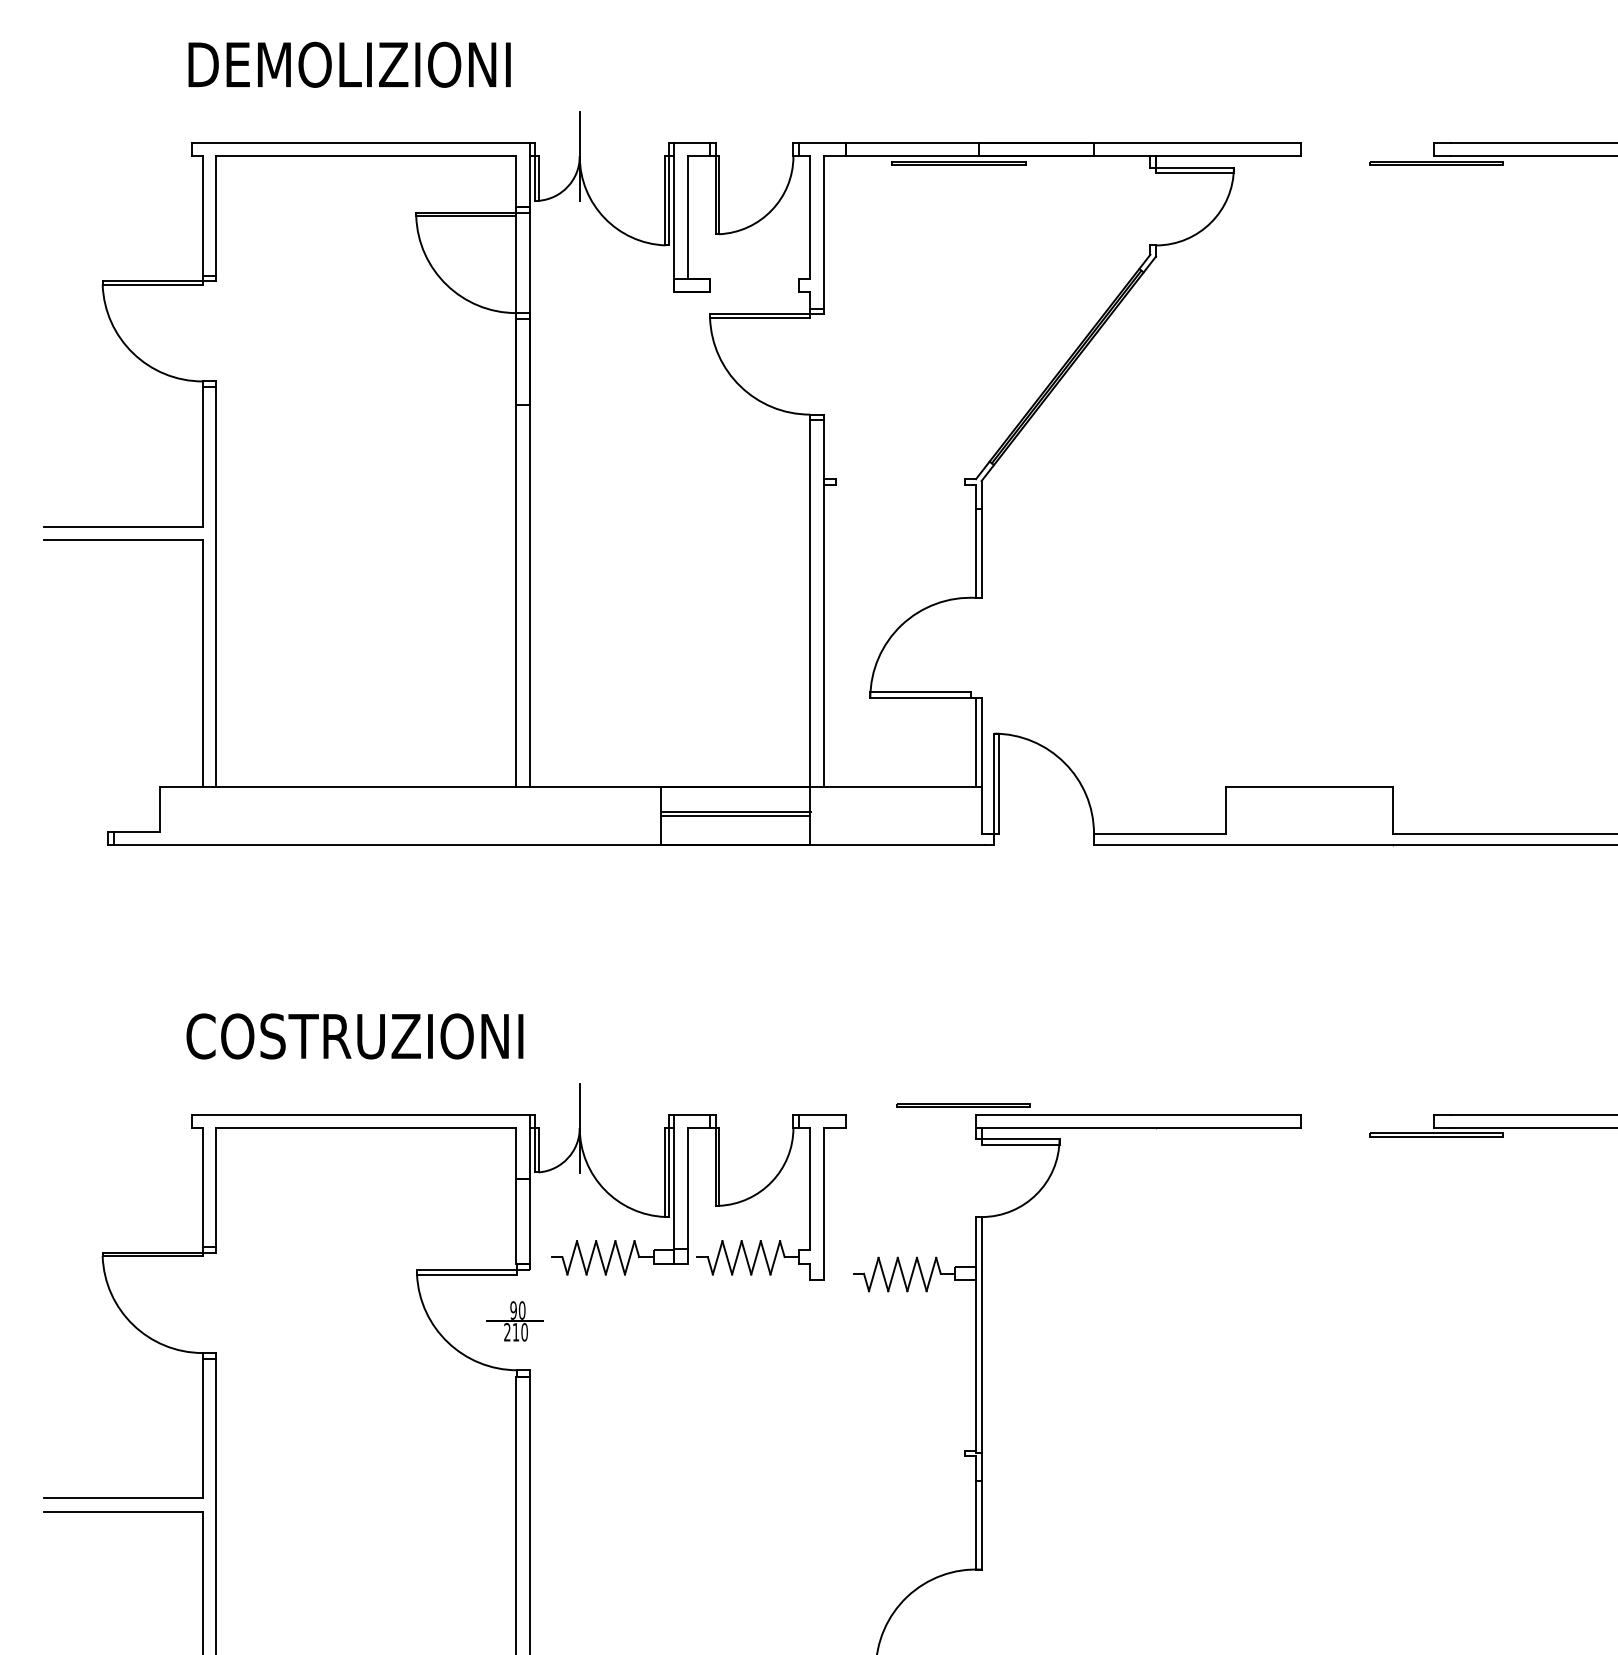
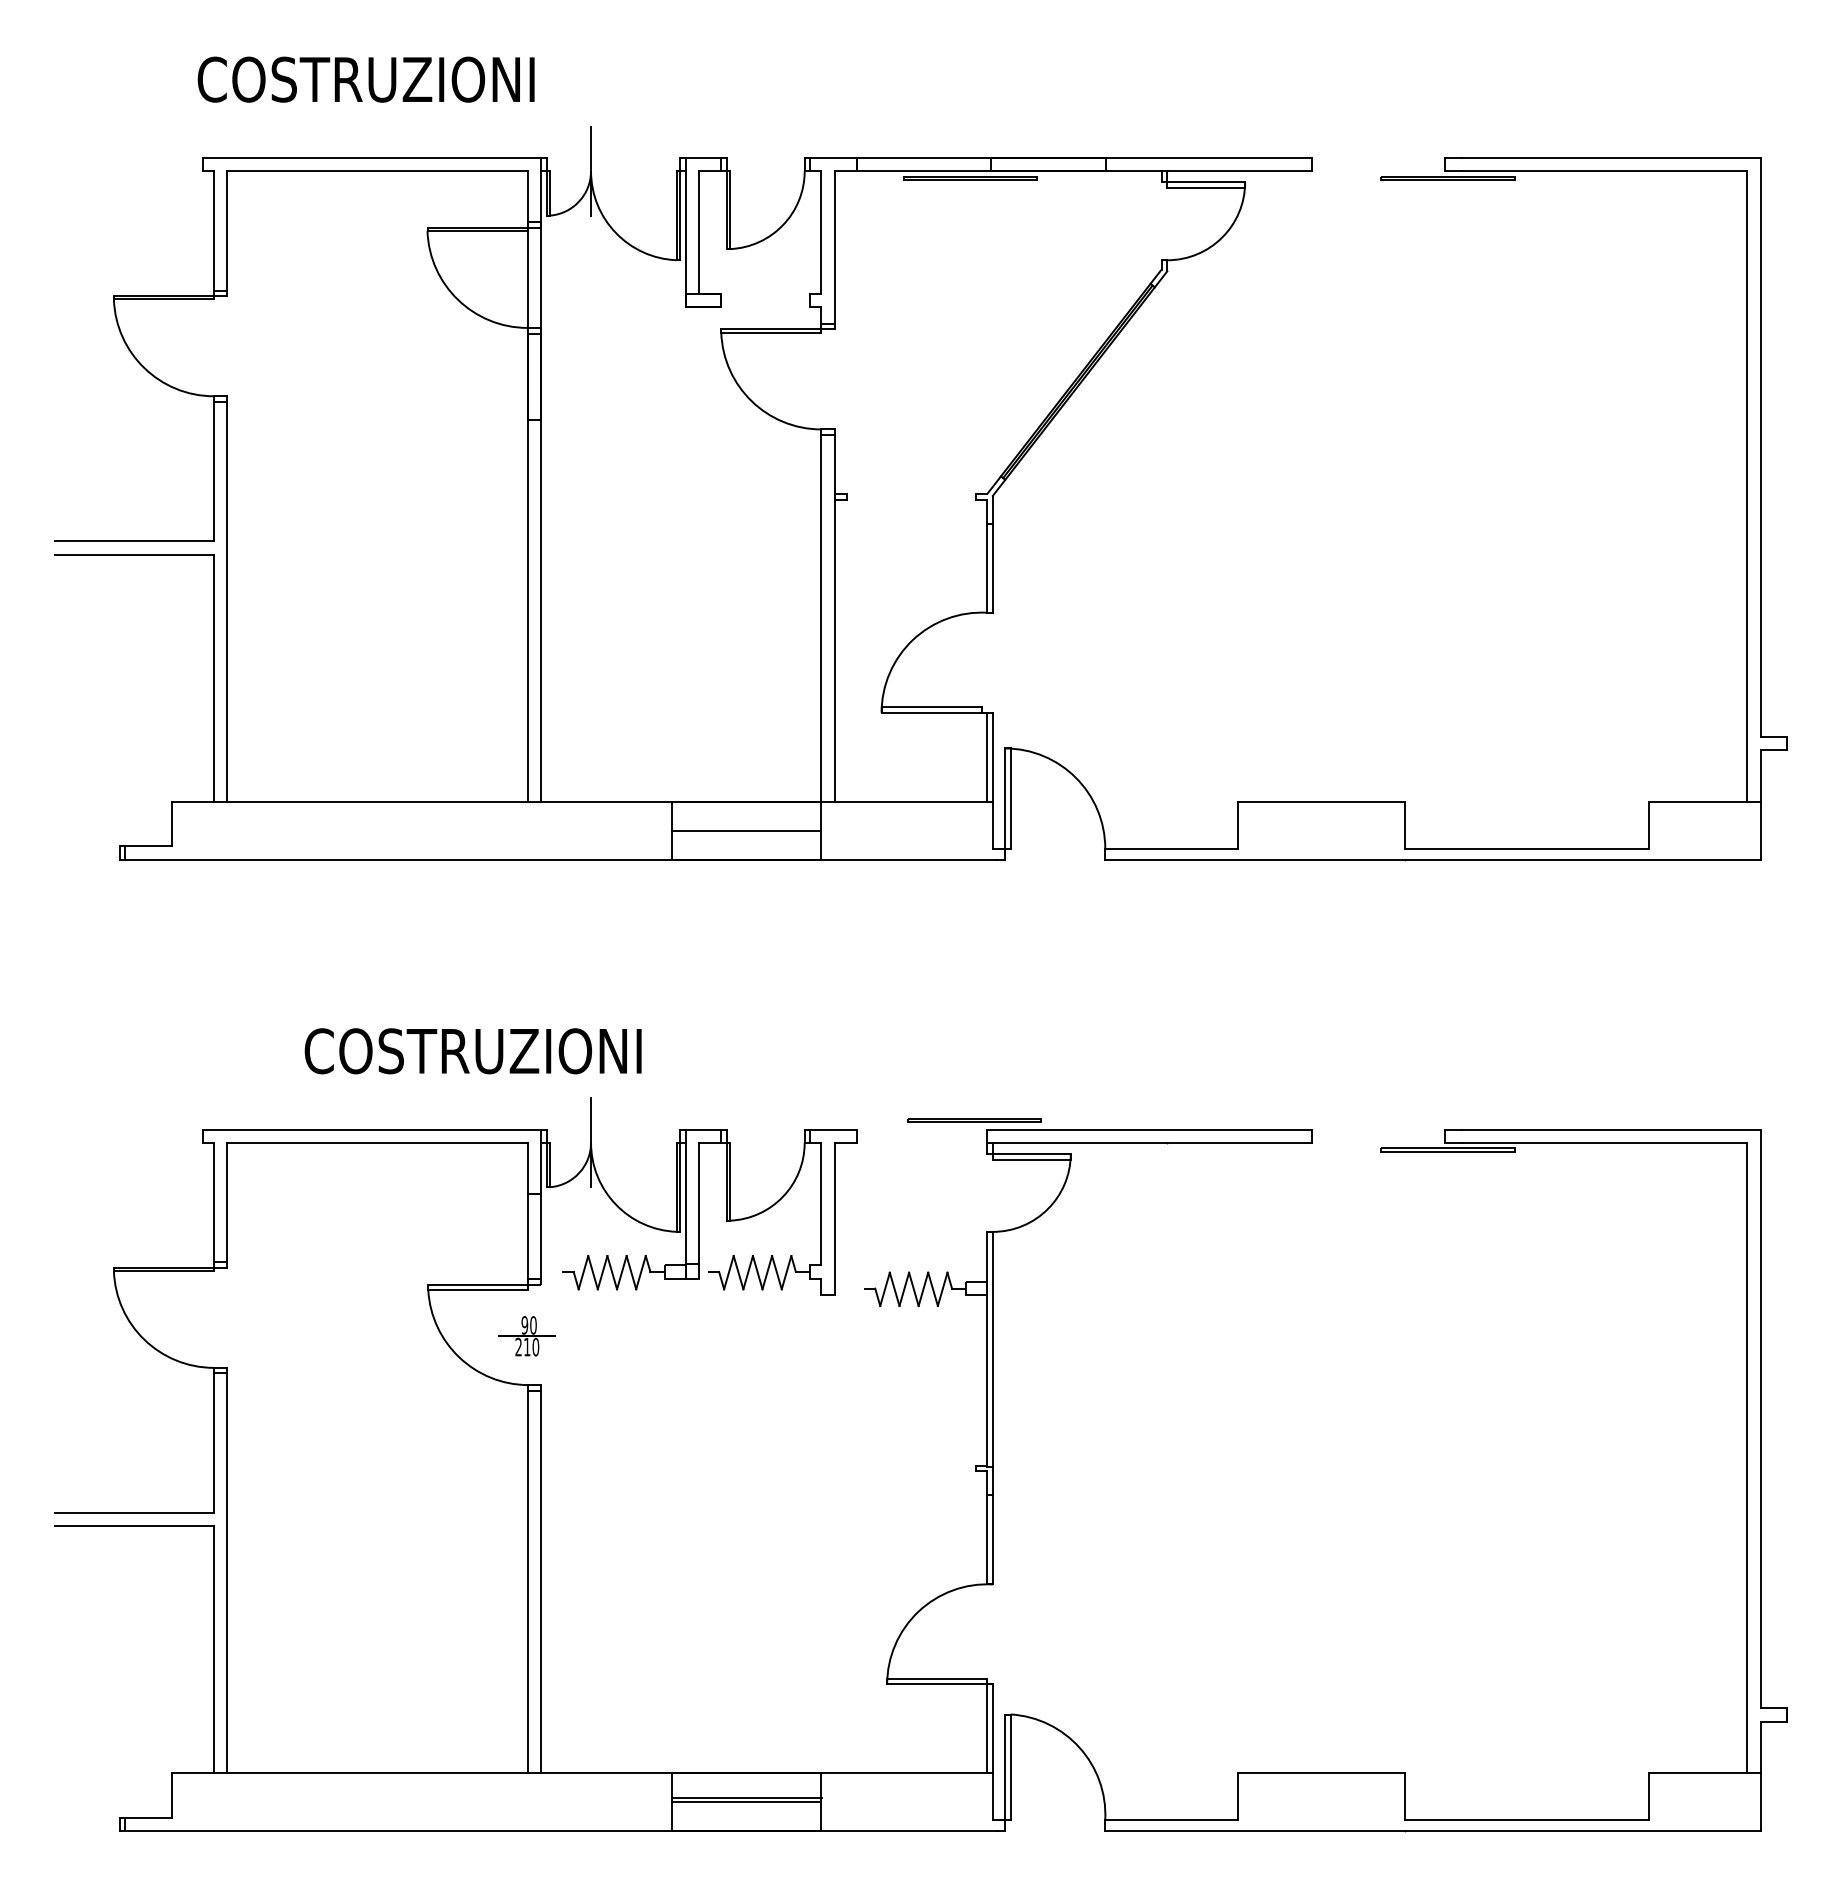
text: (354, 64) -> (365, 79), DEMOLIZIONI -> COSTRUZIONI
line: (735, 811) -> (746, 826), removed
text: (354, 1036) -> (472, 1051), moved

